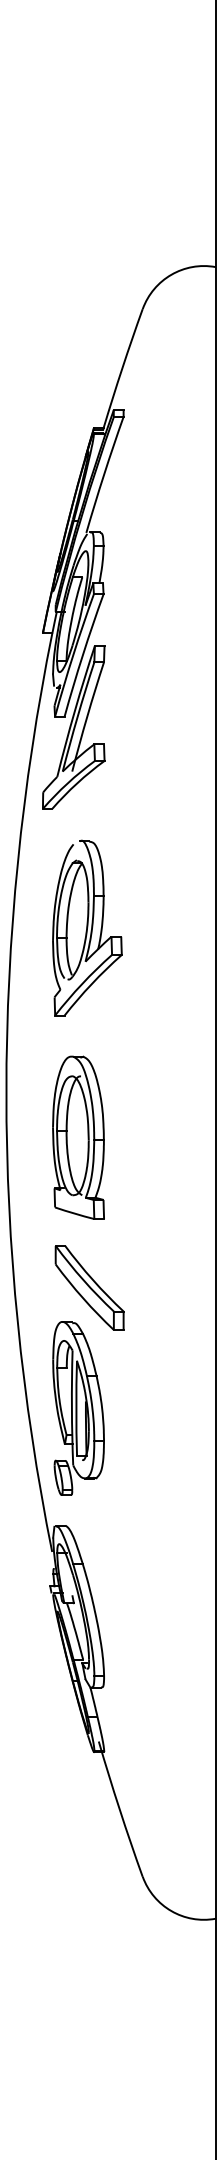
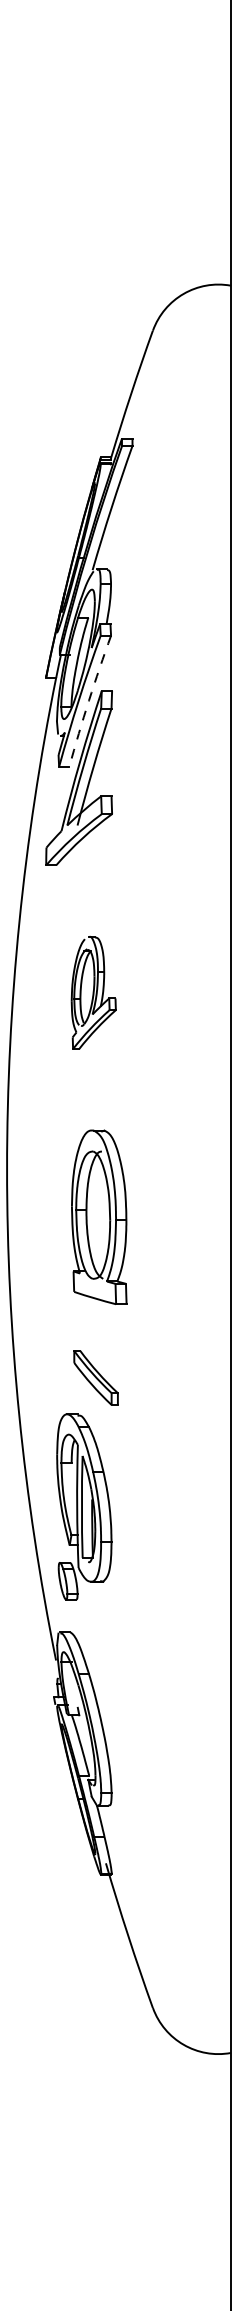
arc: (82, 654) -> (88, 700), solid -> dashed
part: (87, 927) -> (93, 992), size x0.6
part: (78, 1137) -> (99, 1217), moved
part: (89, 1287) -> (95, 1377), size x0.6

